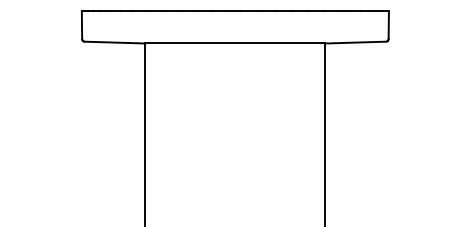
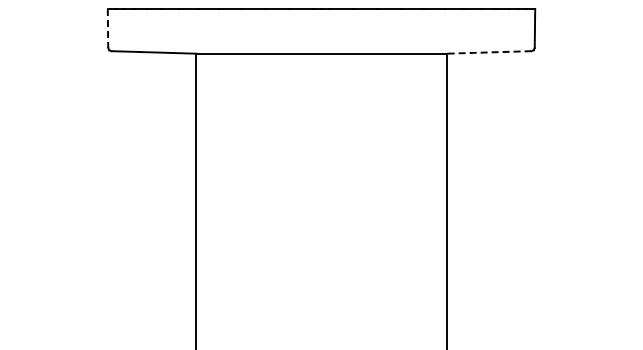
line: (82, 26) -> (108, 29), solid -> dashed
line: (355, 42) -> (488, 52), solid -> dashed

